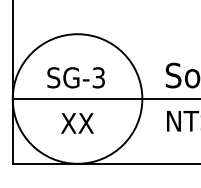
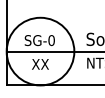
text: (98, 77) -> (51, 40), SG-3 -> SG-0

